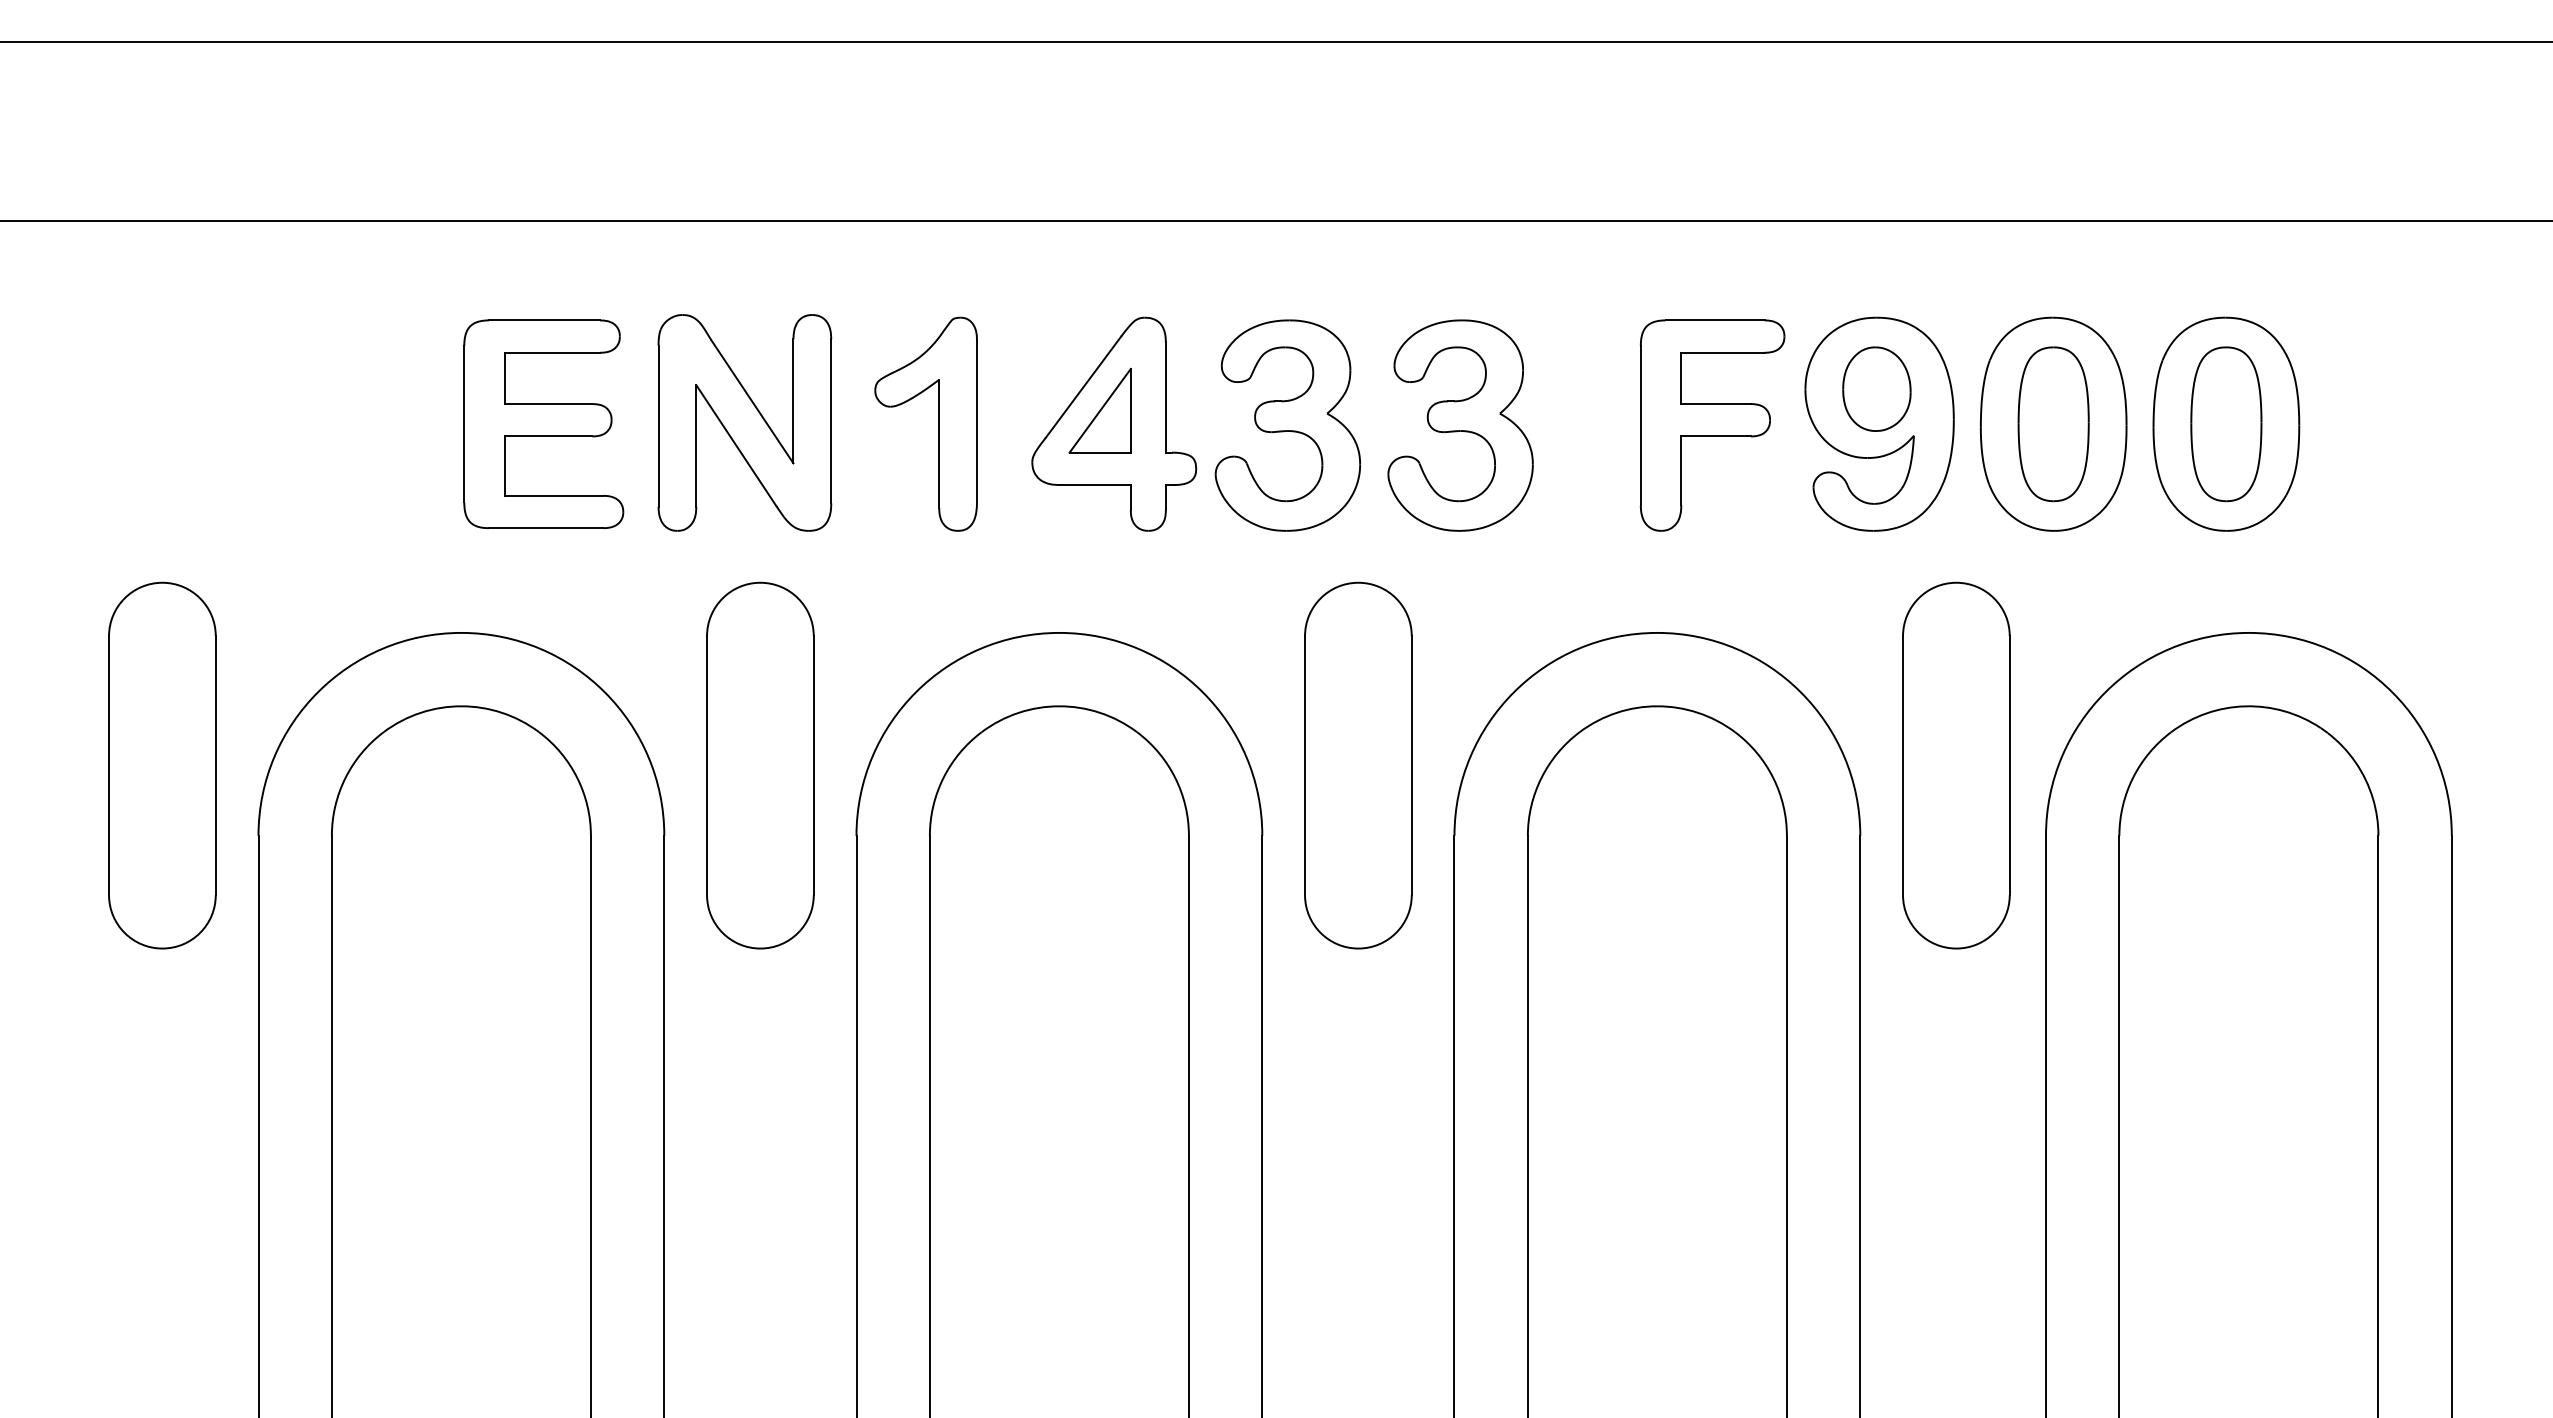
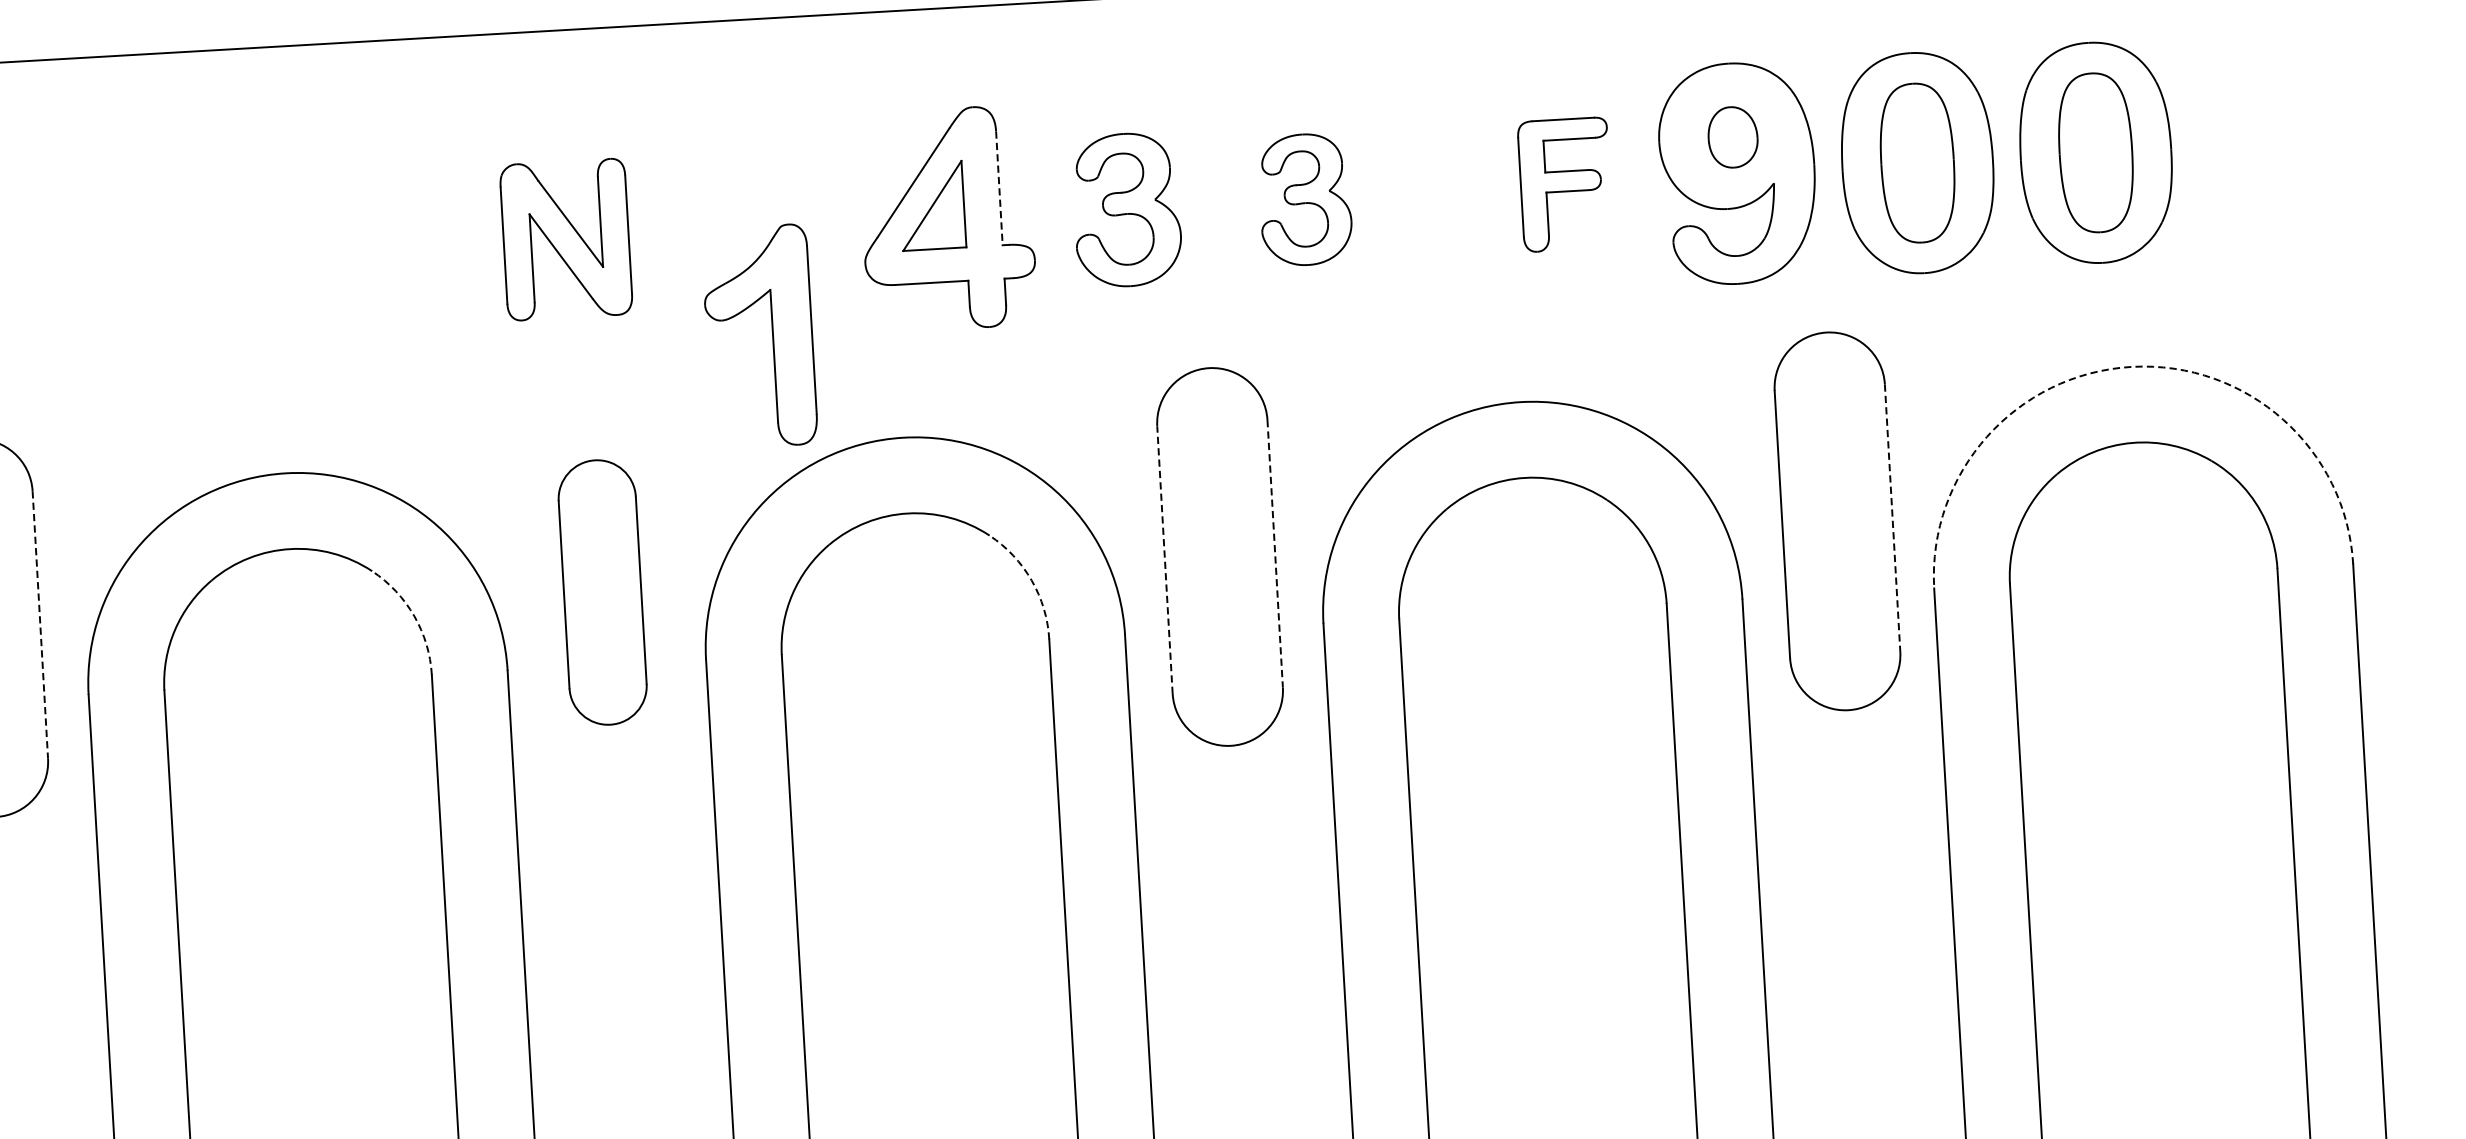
part: (1876, 388) -> (1732, 136), size x0.7
line: (1165, 398) -> (999, 189), solid -> dashed
part: (744, 422) -> (565, 239), size x0.7
part: (938, 423) -> (772, 335), moved
part: (543, 424) -> (358, 253), removed
part: (1287, 425) -> (1126, 209), size x0.7
part: (1460, 425) -> (1305, 199), size x0.6
part: (1712, 425) -> (1565, 184), size x0.6
arc: (2248, 632) -> (2131, 366), solid -> dashed
line: (215, 765) -> (40, 624), solid -> dashed
part: (760, 765) -> (602, 592), size x0.7
line: (1305, 765) -> (1165, 559), solid -> dashed
line: (1411, 765) -> (1274, 553), solid -> dashed
line: (2009, 765) -> (1892, 518), solid -> dashed
arc: (577, 777) -> (414, 615), solid -> dashed
arc: (1175, 777) -> (1031, 580), solid -> dashed

